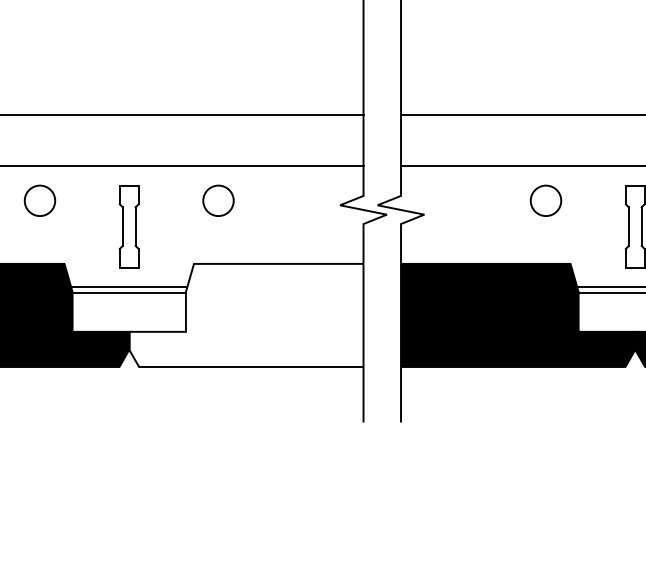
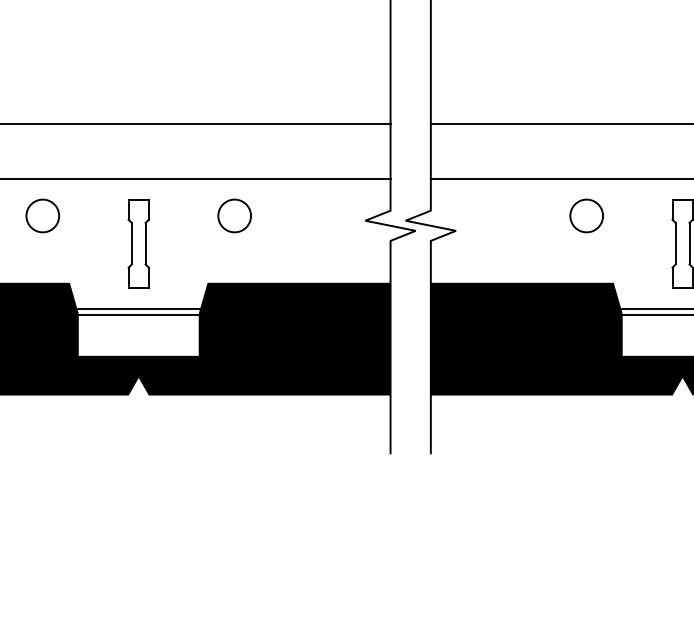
fill: (246, 314) -> (264, 338), added

